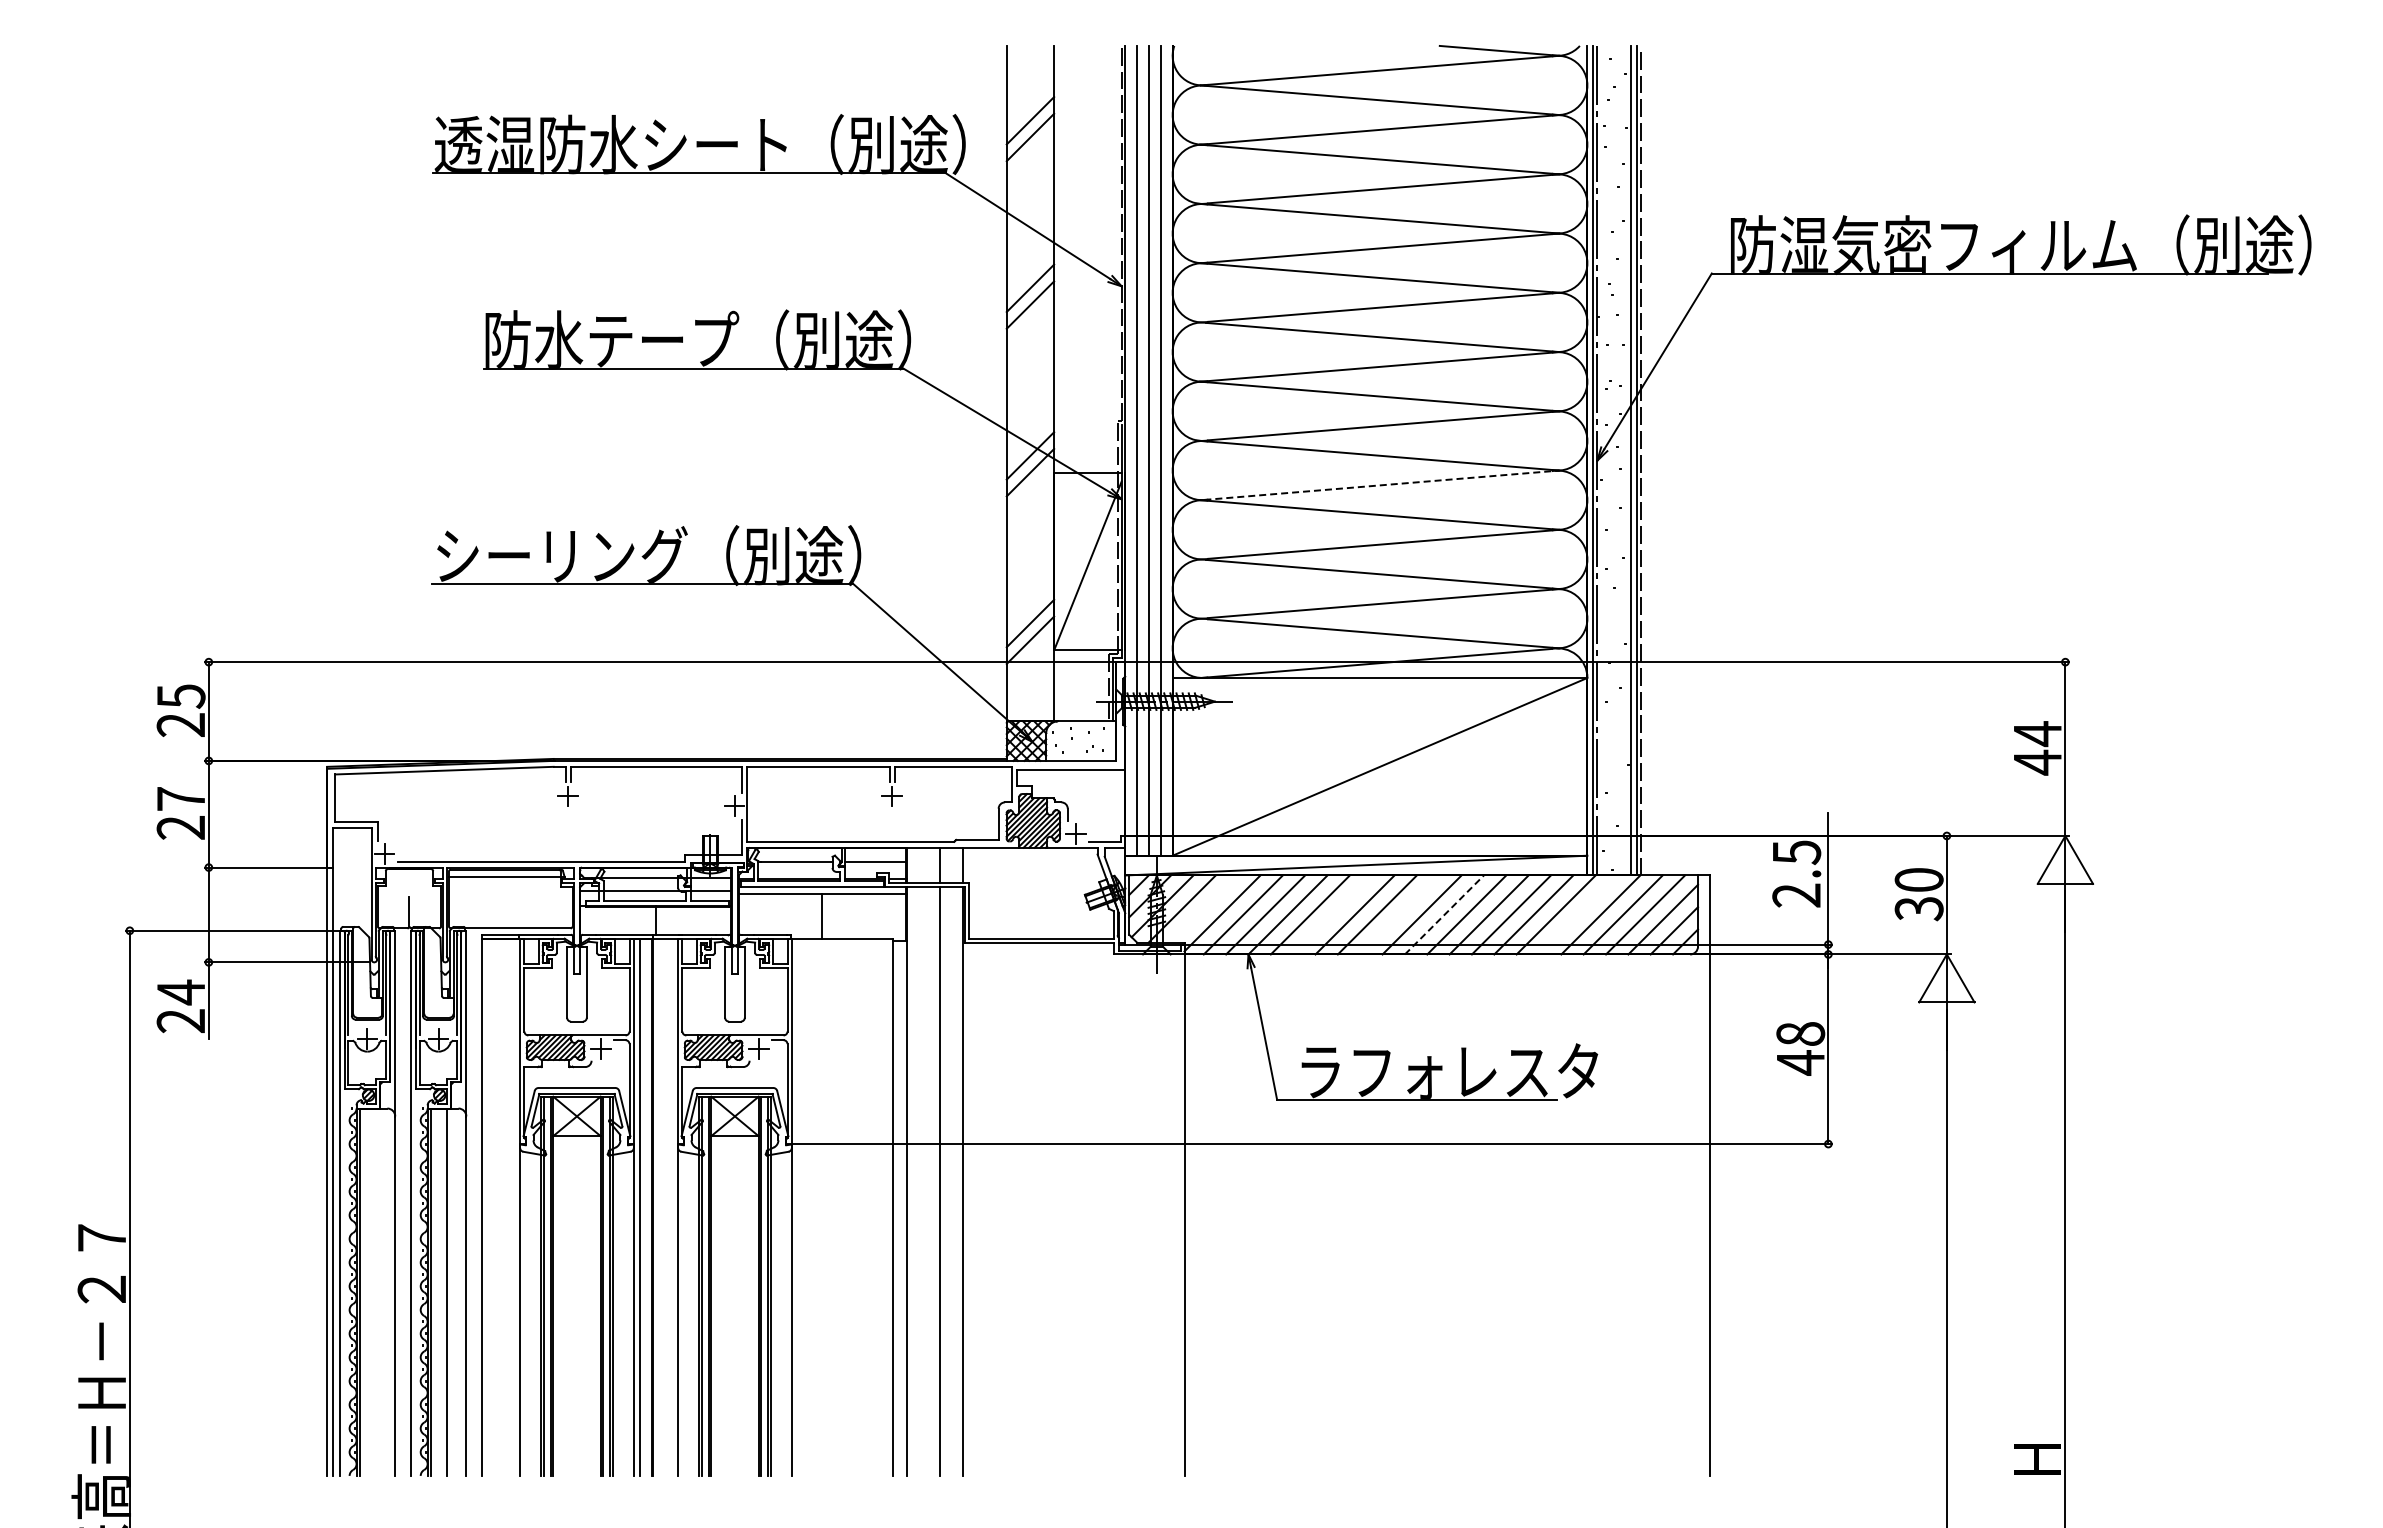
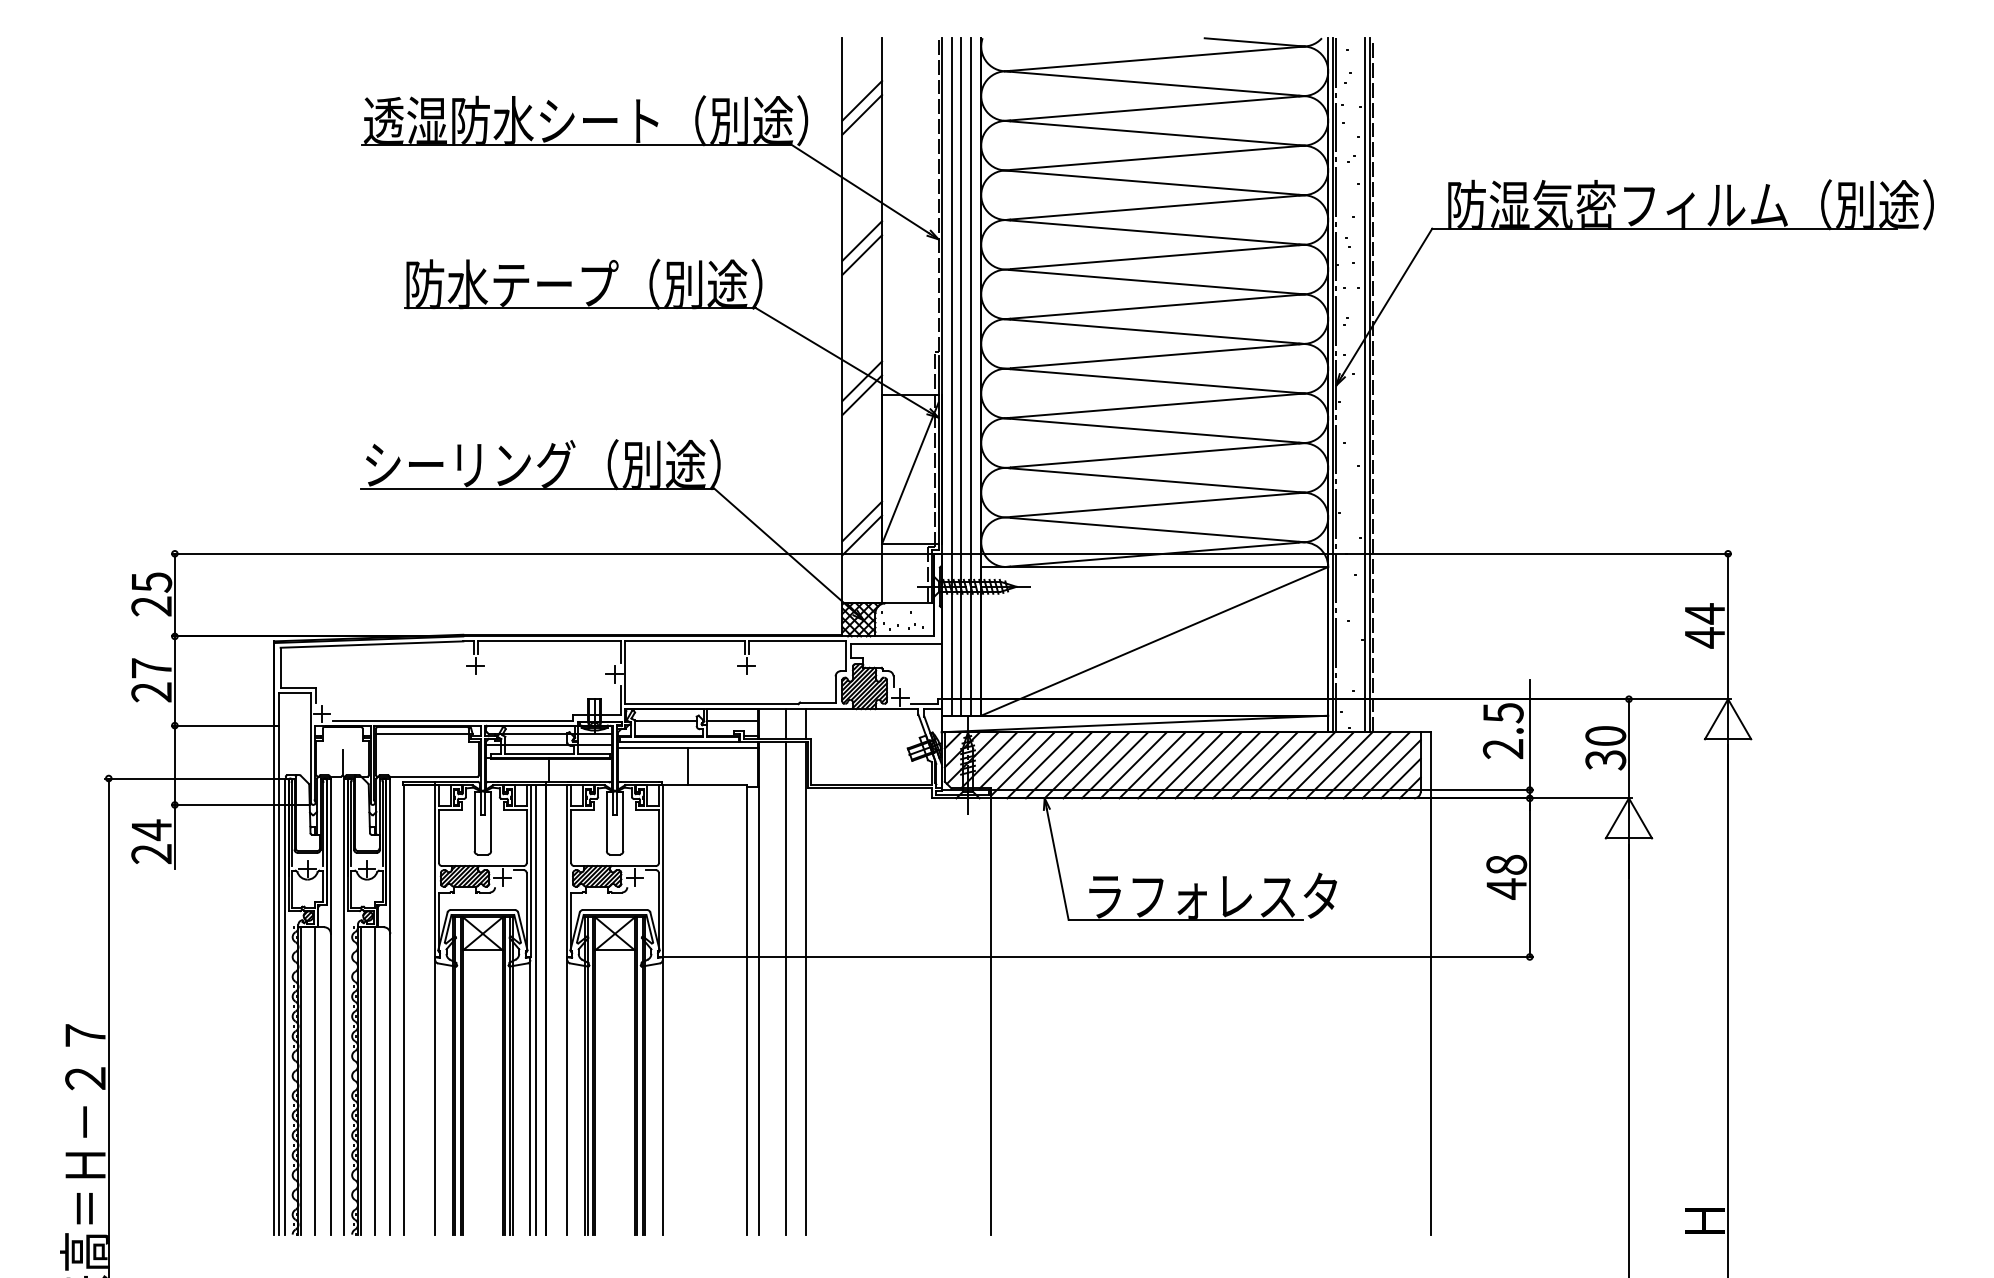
line: (1382, 485) -> (1156, 406), dashed -> solid
line: (1204, 908) -> (1007, 759), added
line: (1332, 914) -> (1114, 764), added
line: (1399, 914) -> (1171, 764), added
line: (1444, 914) -> (1208, 764), dashed -> solid
line: (1577, 914) -> (1319, 764), added
line: (376, 1291) -> (315, 1080), added

